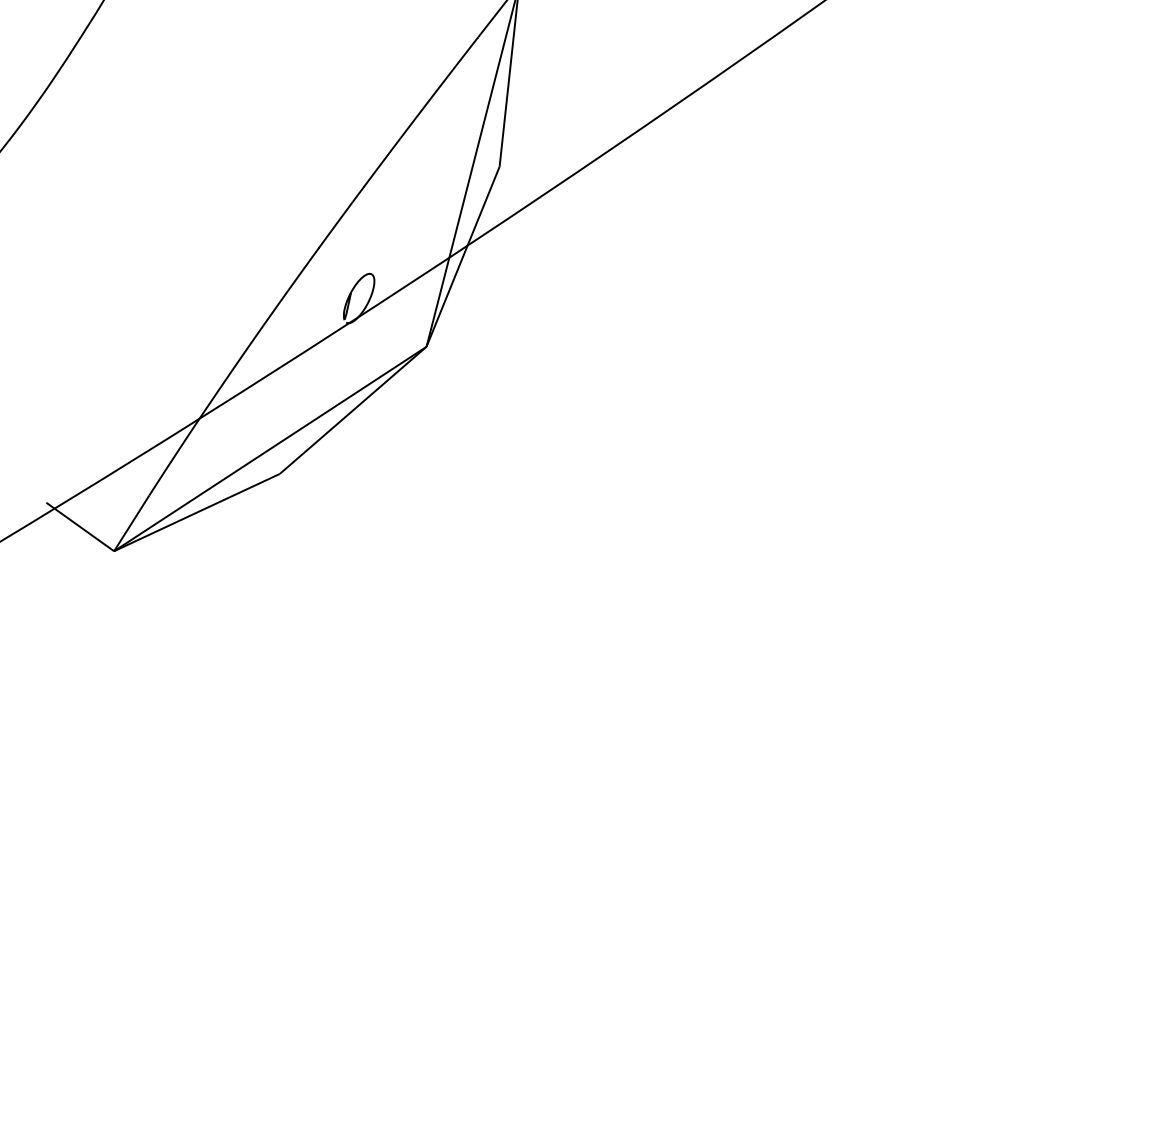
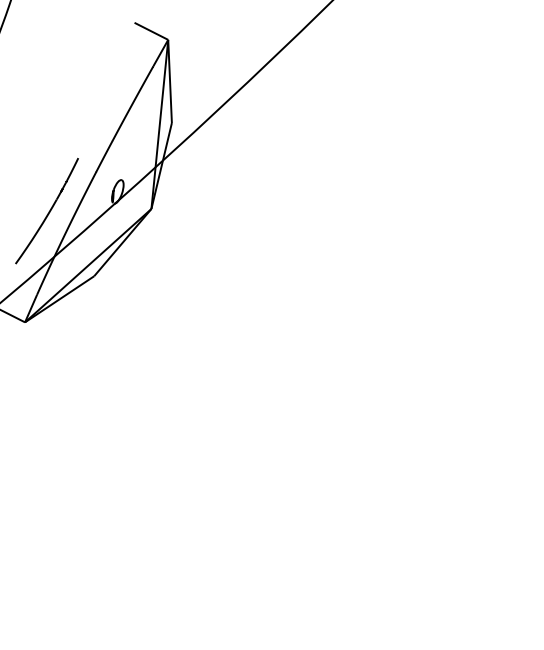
part: (197, 317) -> (46, 211), added

